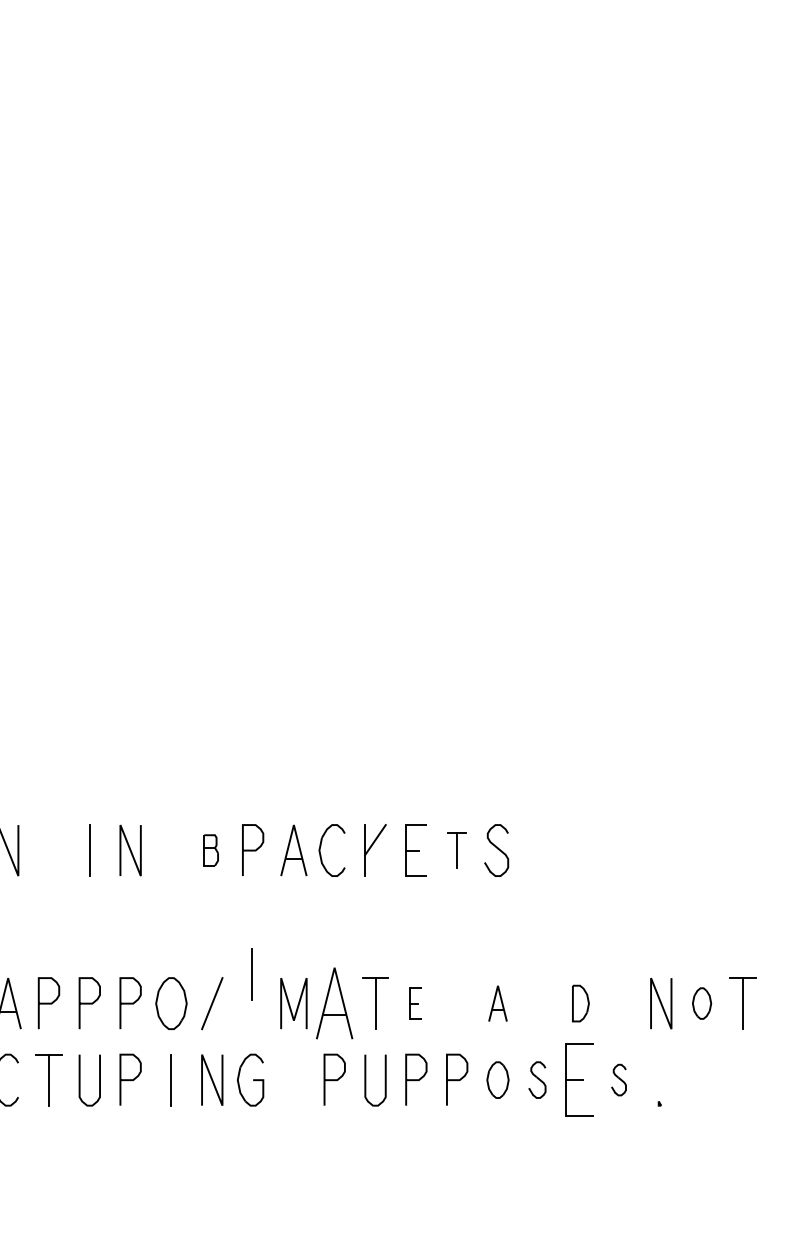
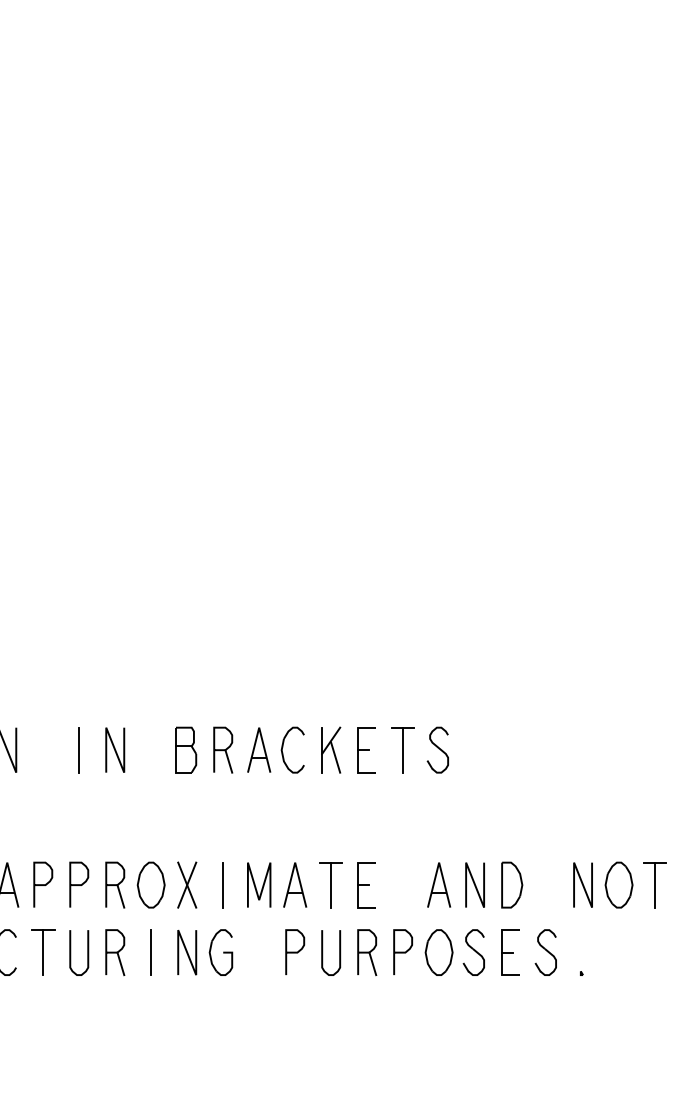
part: (211, 850) -> (186, 750), size x1.67
part: (456, 850) -> (402, 750), size x1.43
line: (380, 859) -> (335, 758), added
line: (259, 863) -> (228, 761), added
line: (251, 974) -> (222, 885), moved
line: (212, 1003) -> (187, 885), added
part: (334, 1003) -> (294, 885), size x0.71
part: (415, 1003) -> (366, 885), size x1.67
part: (497, 1003) -> (438, 885), size x1.43
line: (538, 1003) -> (474, 885), added
part: (580, 1003) -> (511, 885), size x1.43
part: (701, 1003) -> (618, 885), size x1.67
line: (136, 1016) -> (120, 896), added
part: (497, 1079) -> (438, 952), size x1.43
part: (537, 1079) -> (473, 952), size x1.43
part: (618, 1079) -> (545, 952), size x1.67
part: (578, 1080) -> (510, 952), size x0.71
line: (136, 1092) -> (120, 963), added
line: (422, 1092) -> (372, 963), added

